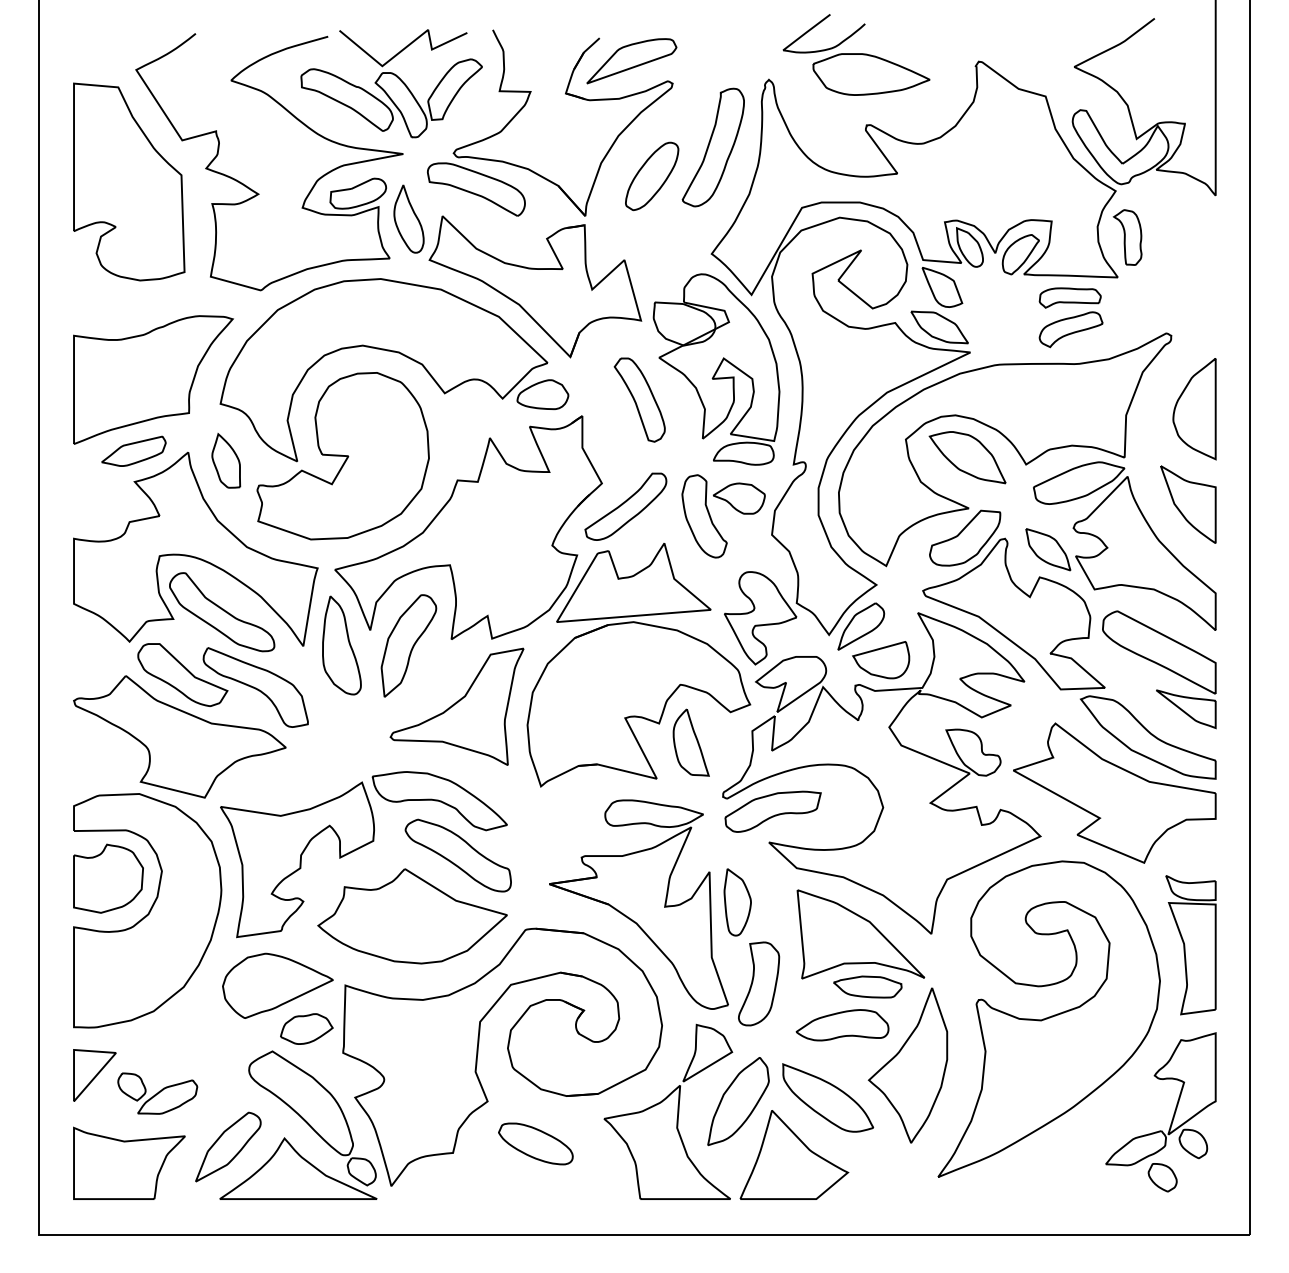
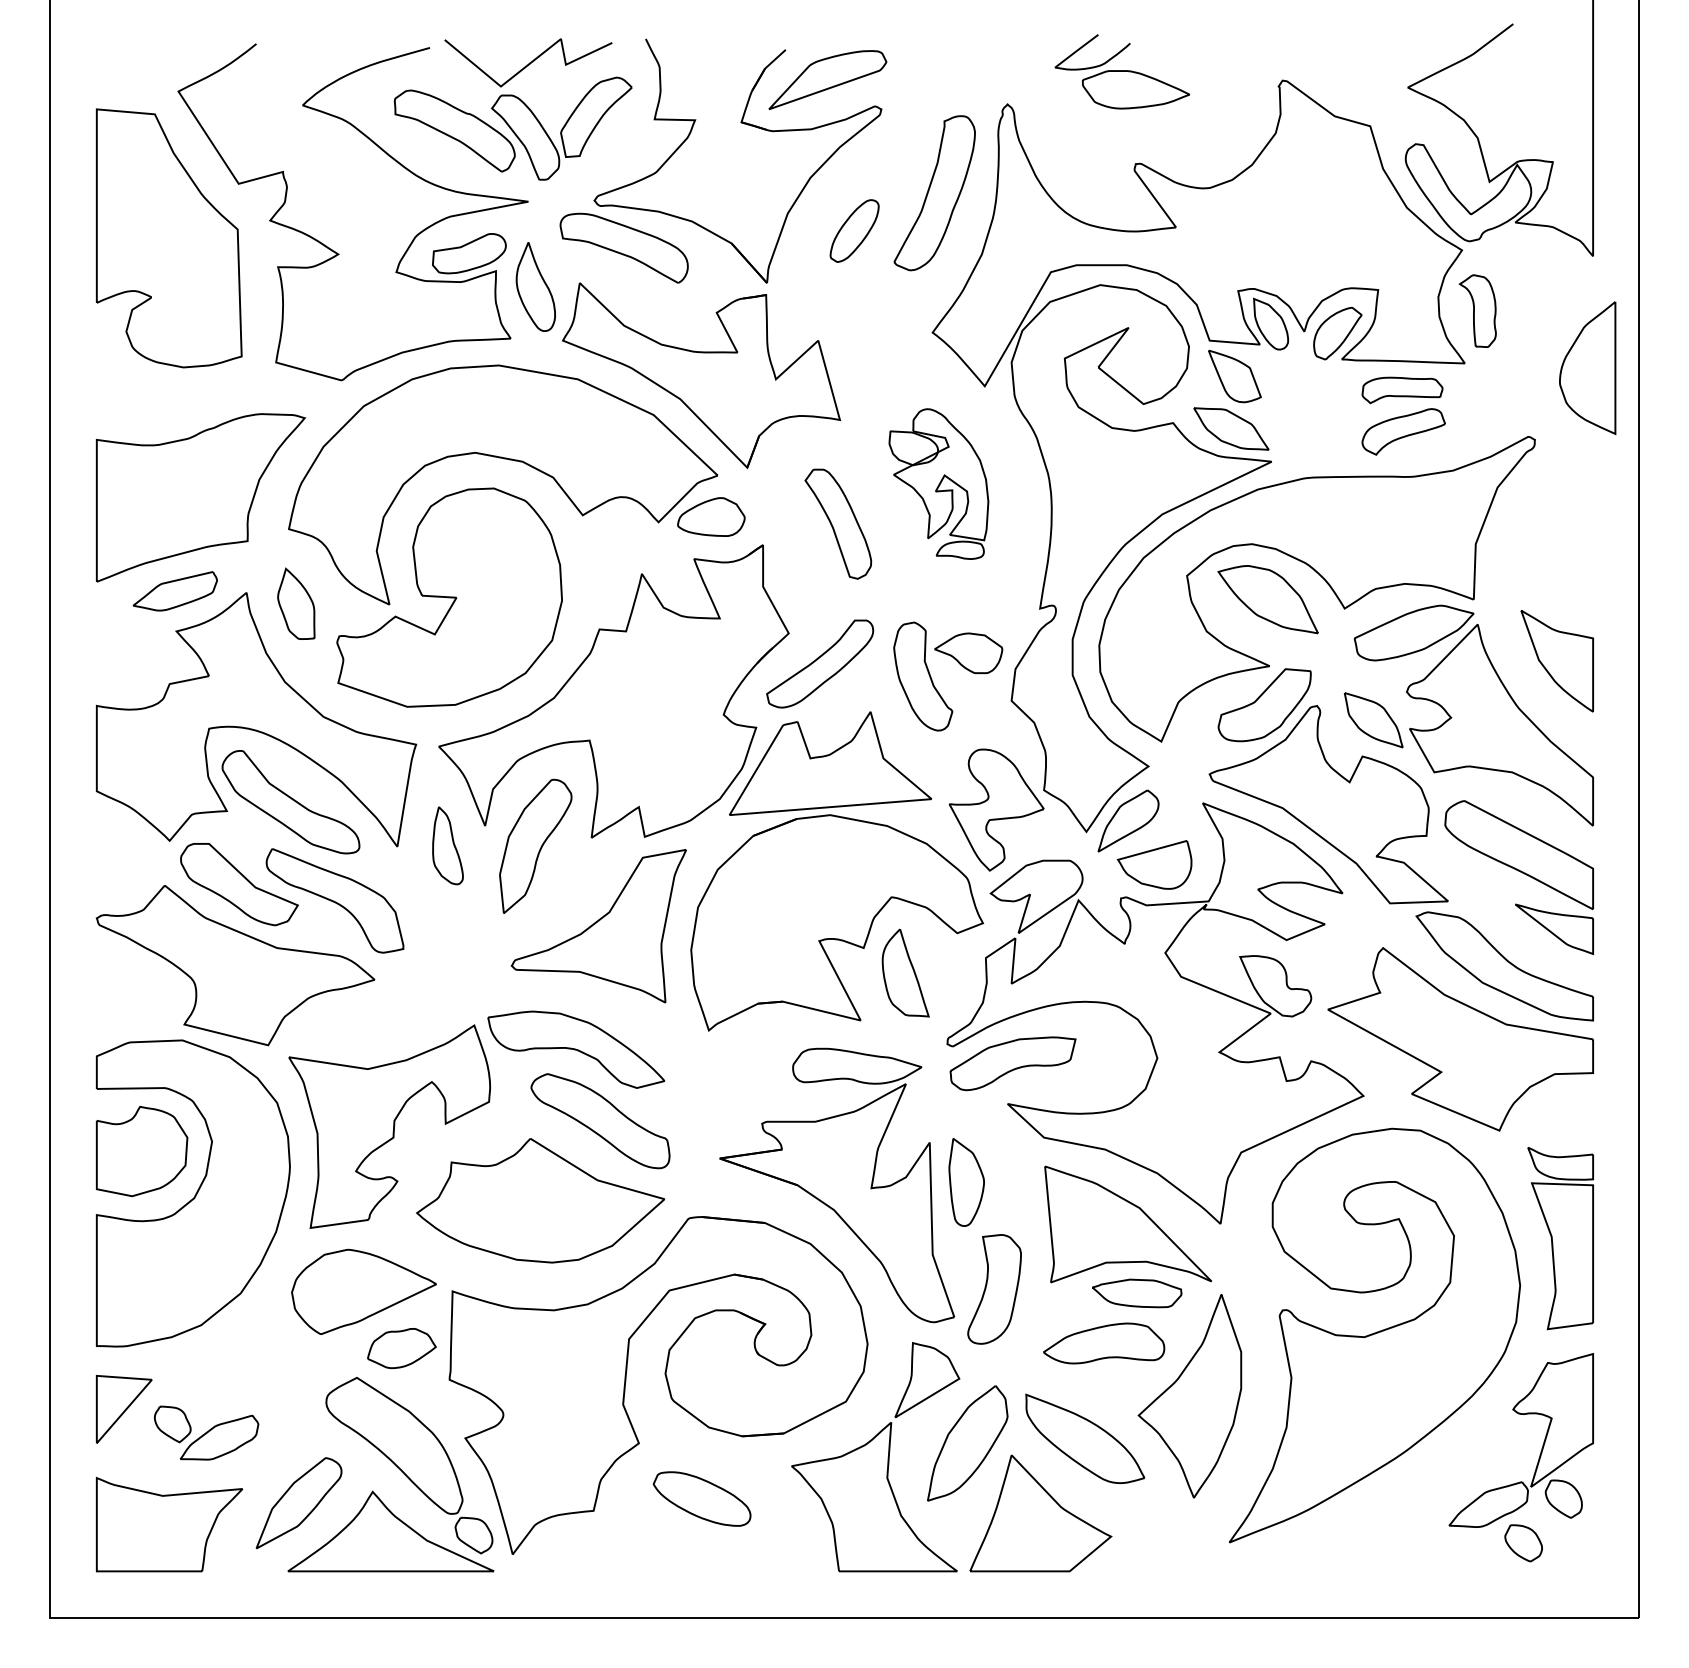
part: (856, 54) -> (1122, 71), size x0.7
part: (652, 176) -> (854, 231), size x0.7
part: (716, 369) -> (938, 484), size x0.6
part: (1194, 409) -> (1587, 368), moved
part: (341, 645) -> (447, 845), size x0.6

